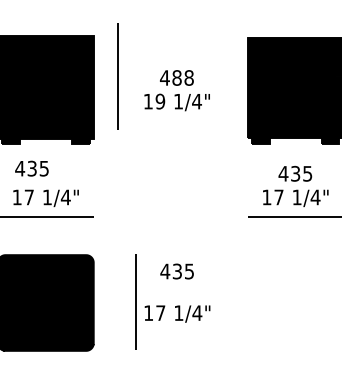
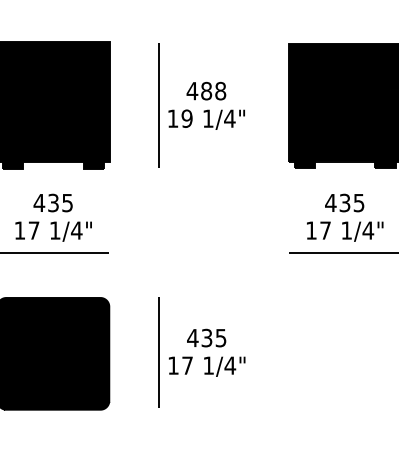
line: (117, 76) -> (158, 105), moved
text: (31, 168) -> (52, 202), moved
text: (176, 271) -> (206, 337), moved

